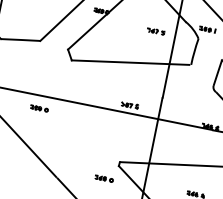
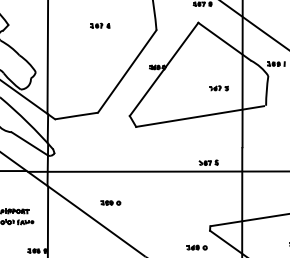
part: (155, 31) -> (218, 88), moved
part: (39, 108) -> (110, 202), moved

